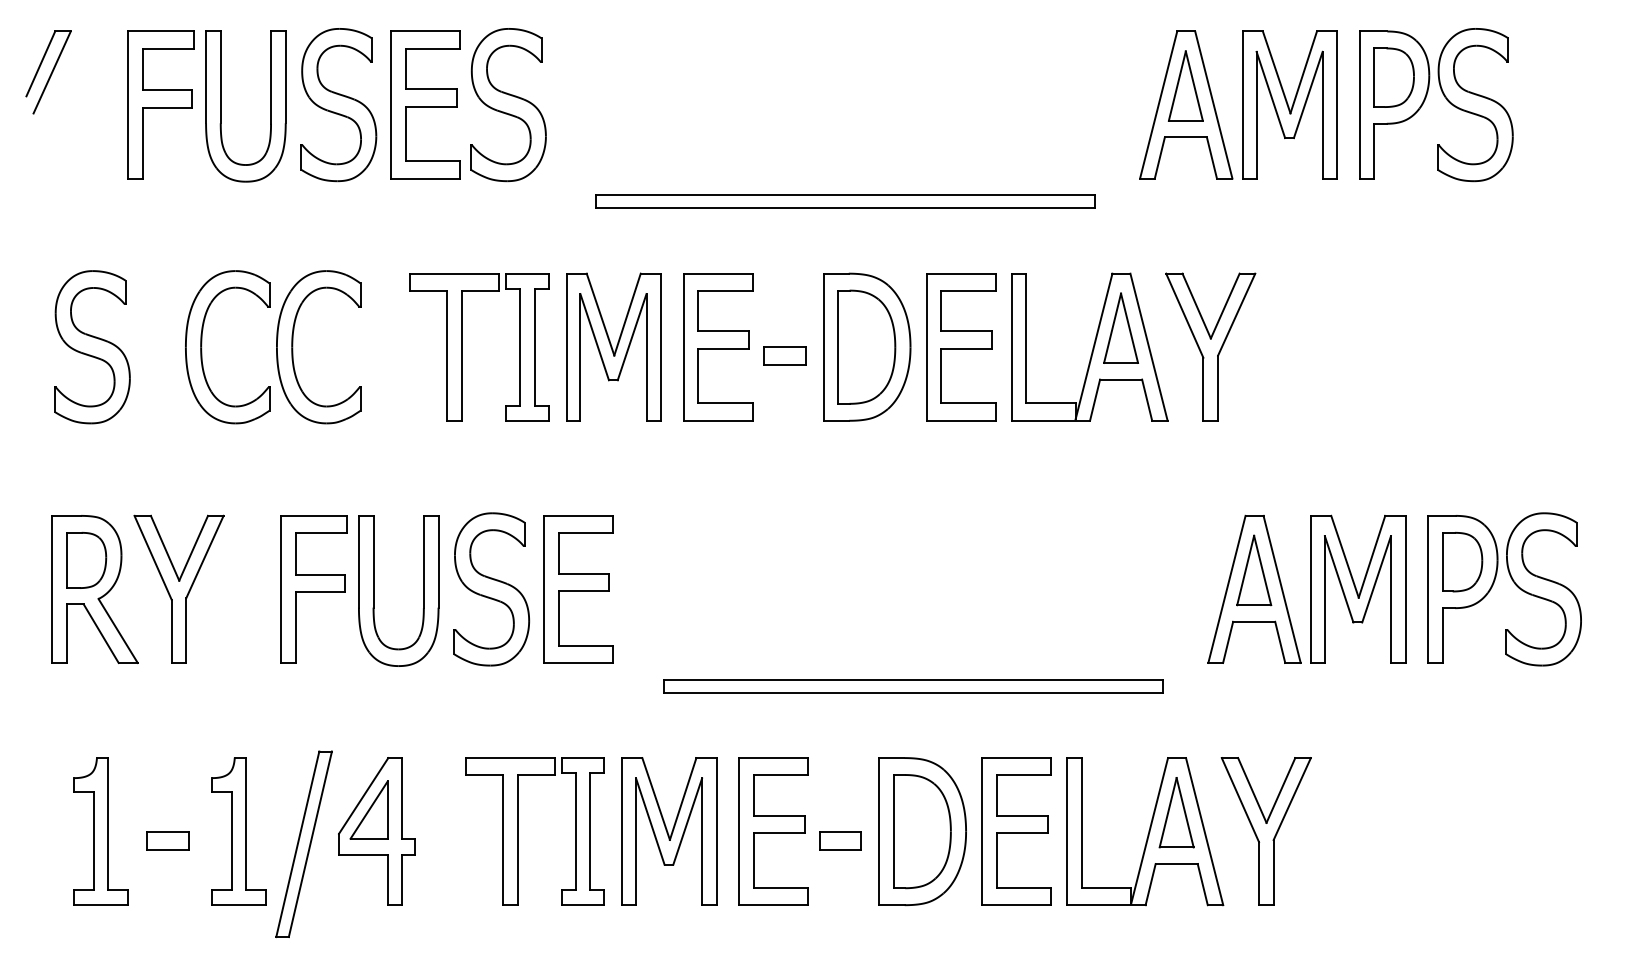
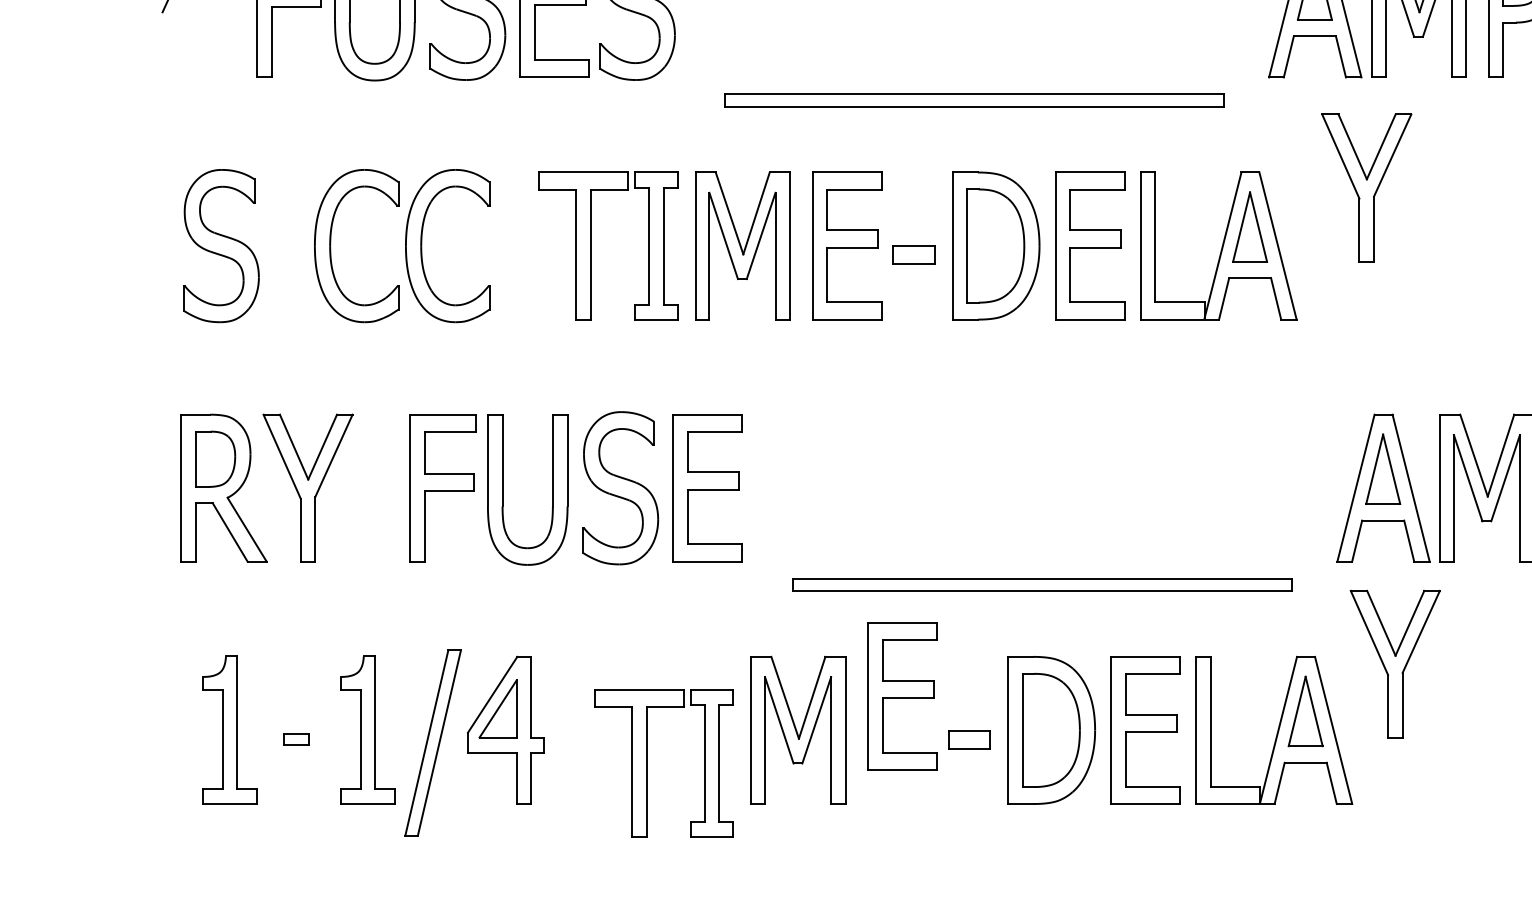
part: (1210, 346) -> (1366, 187), moved
part: (518, 831) -> (647, 763), moved
part: (773, 831) -> (902, 696), moved
part: (1265, 831) -> (1394, 664), moved
part: (167, 840) -> (296, 739), size x0.6

